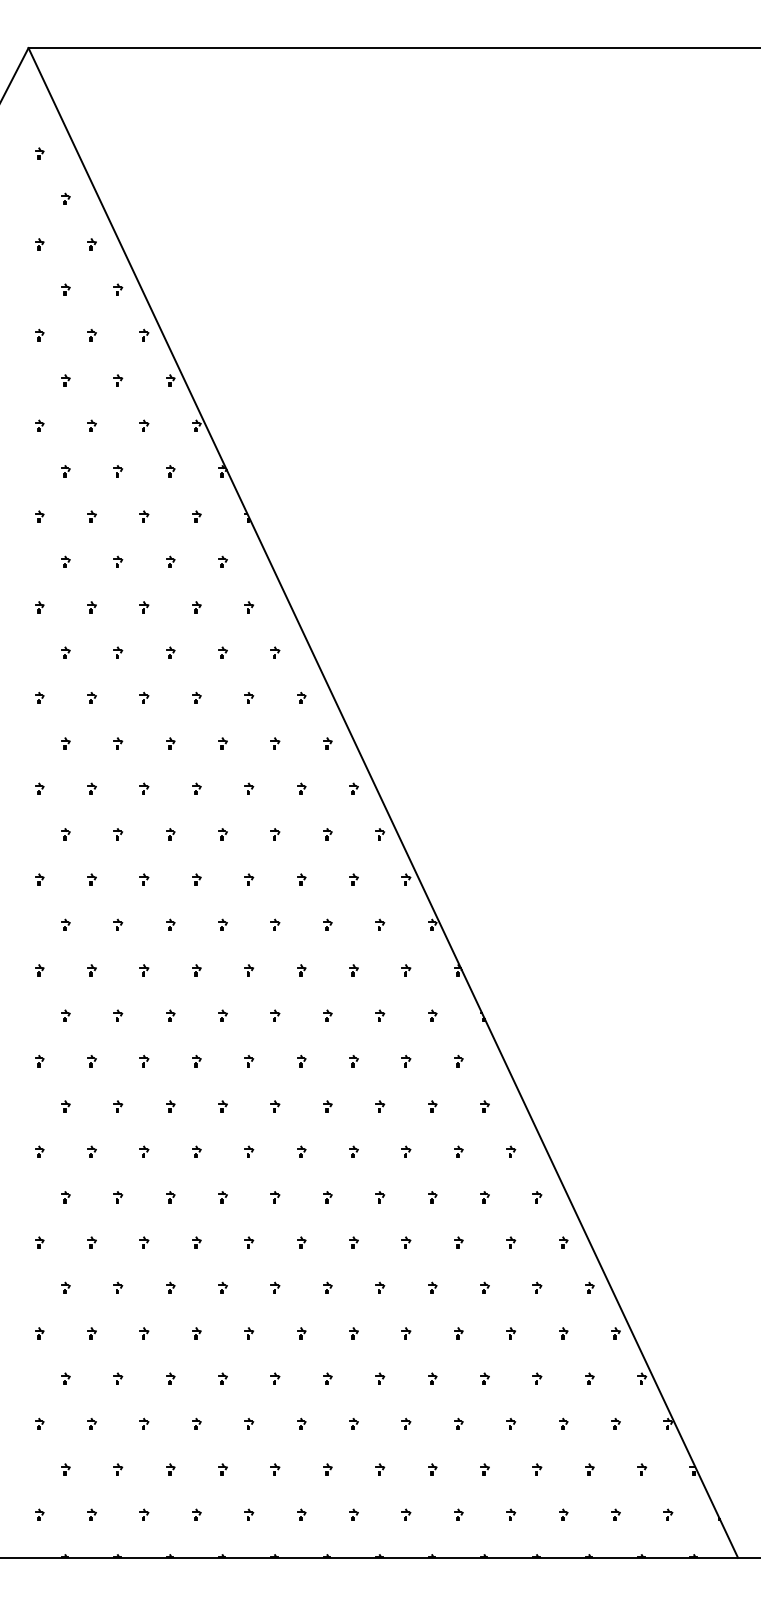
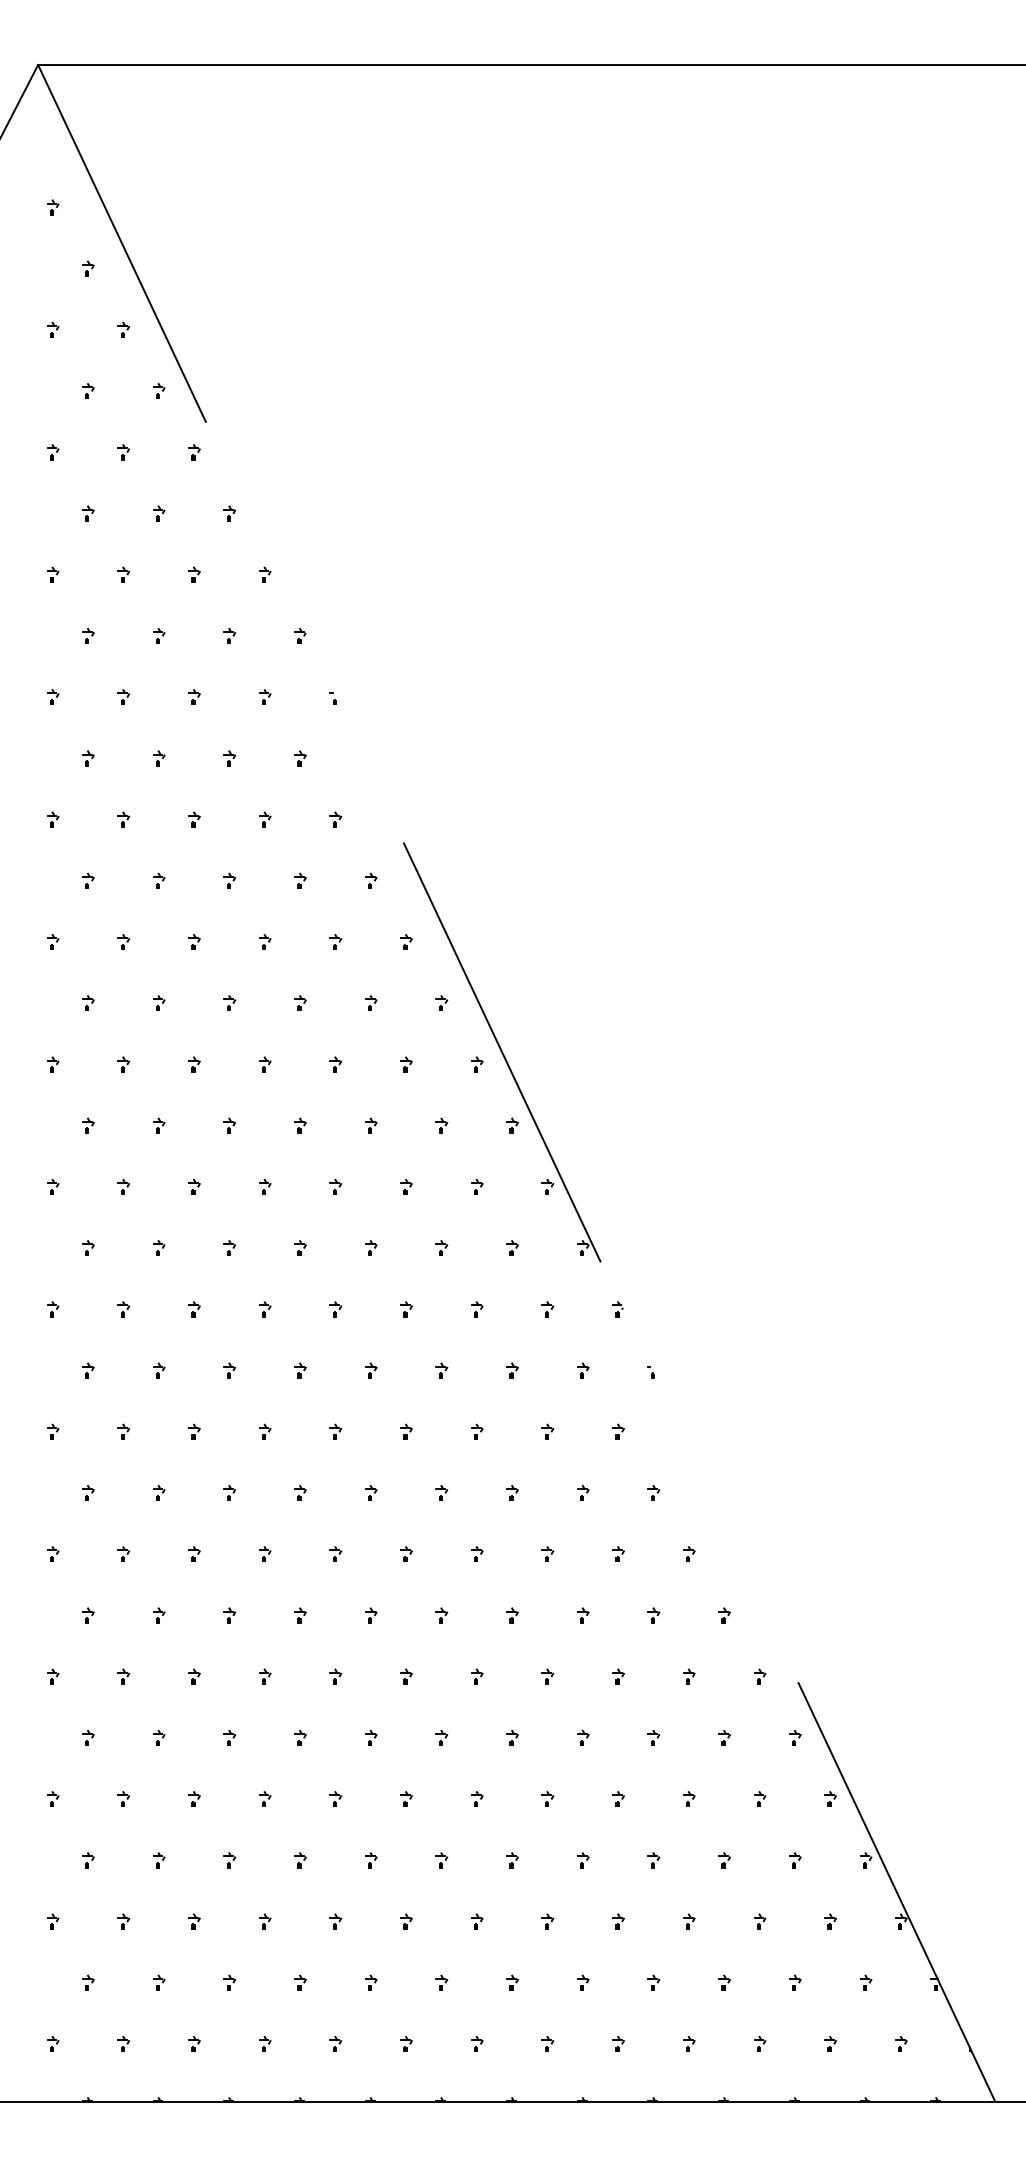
line: (383, 803) -> (516, 1083), solid -> dashed

